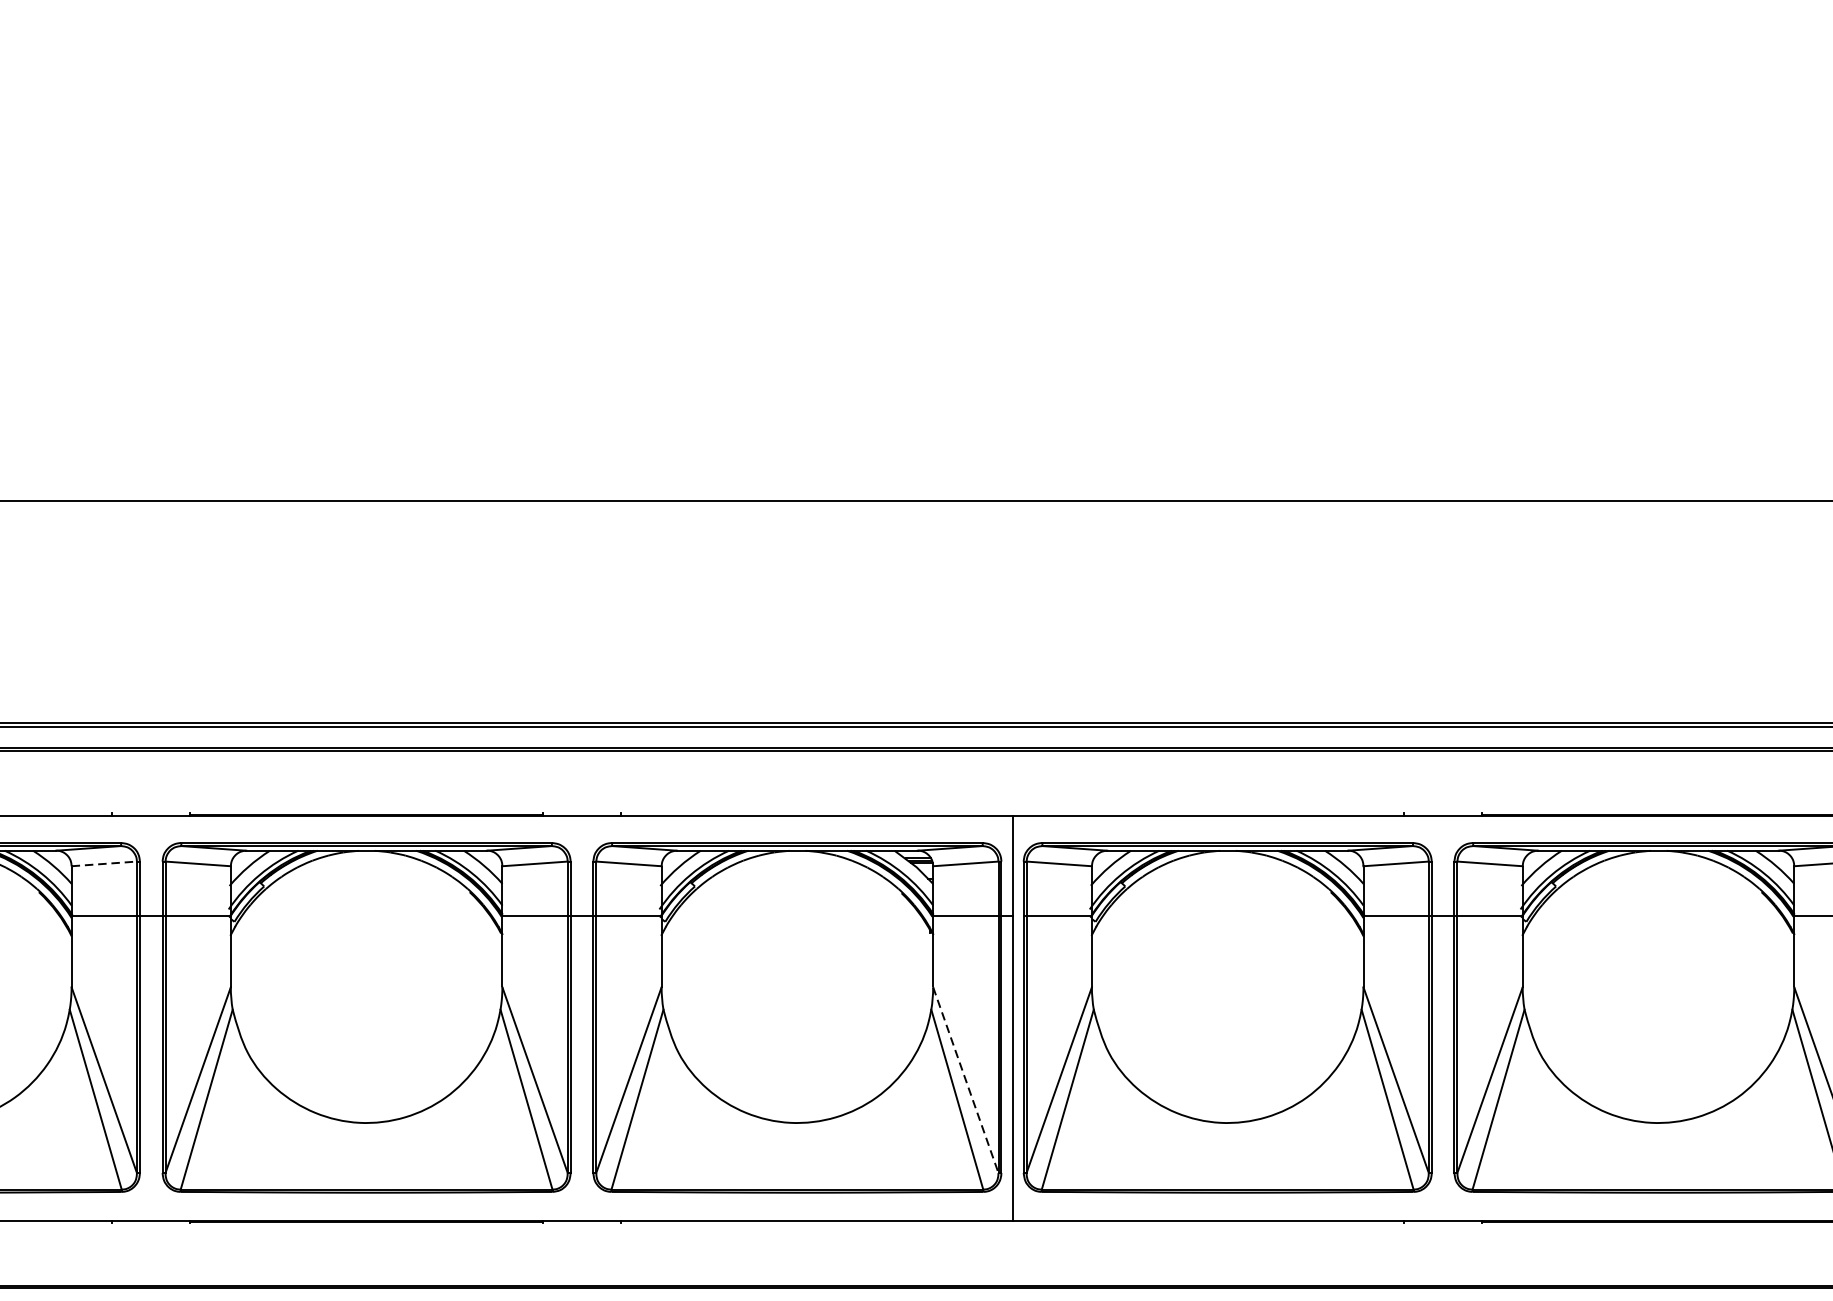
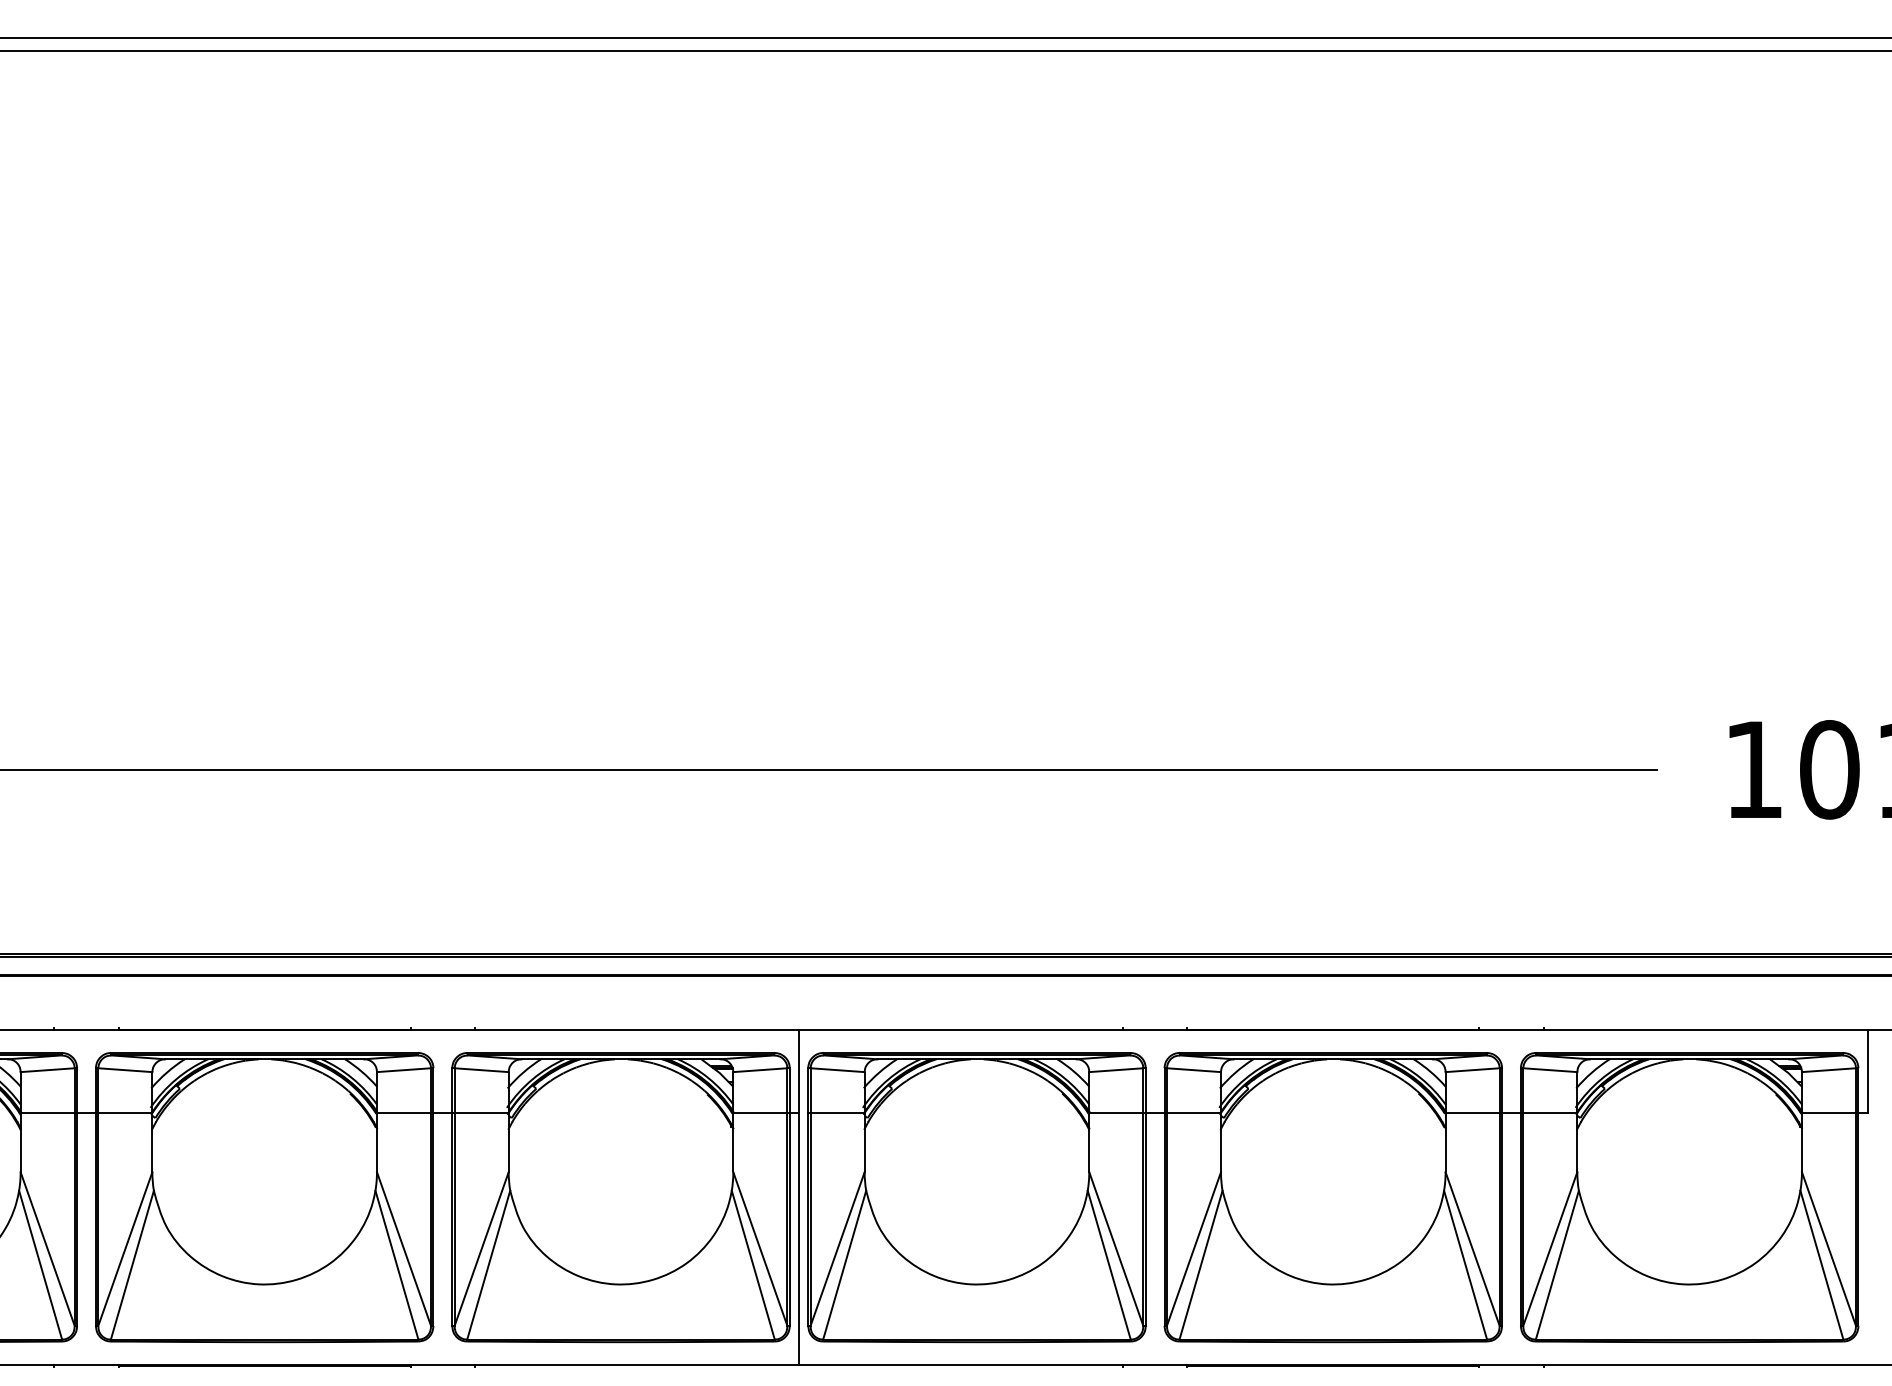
line: (105, 864) -> (48, 1070), dashed -> solid
line: (966, 1080) -> (760, 1249), dashed -> solid

